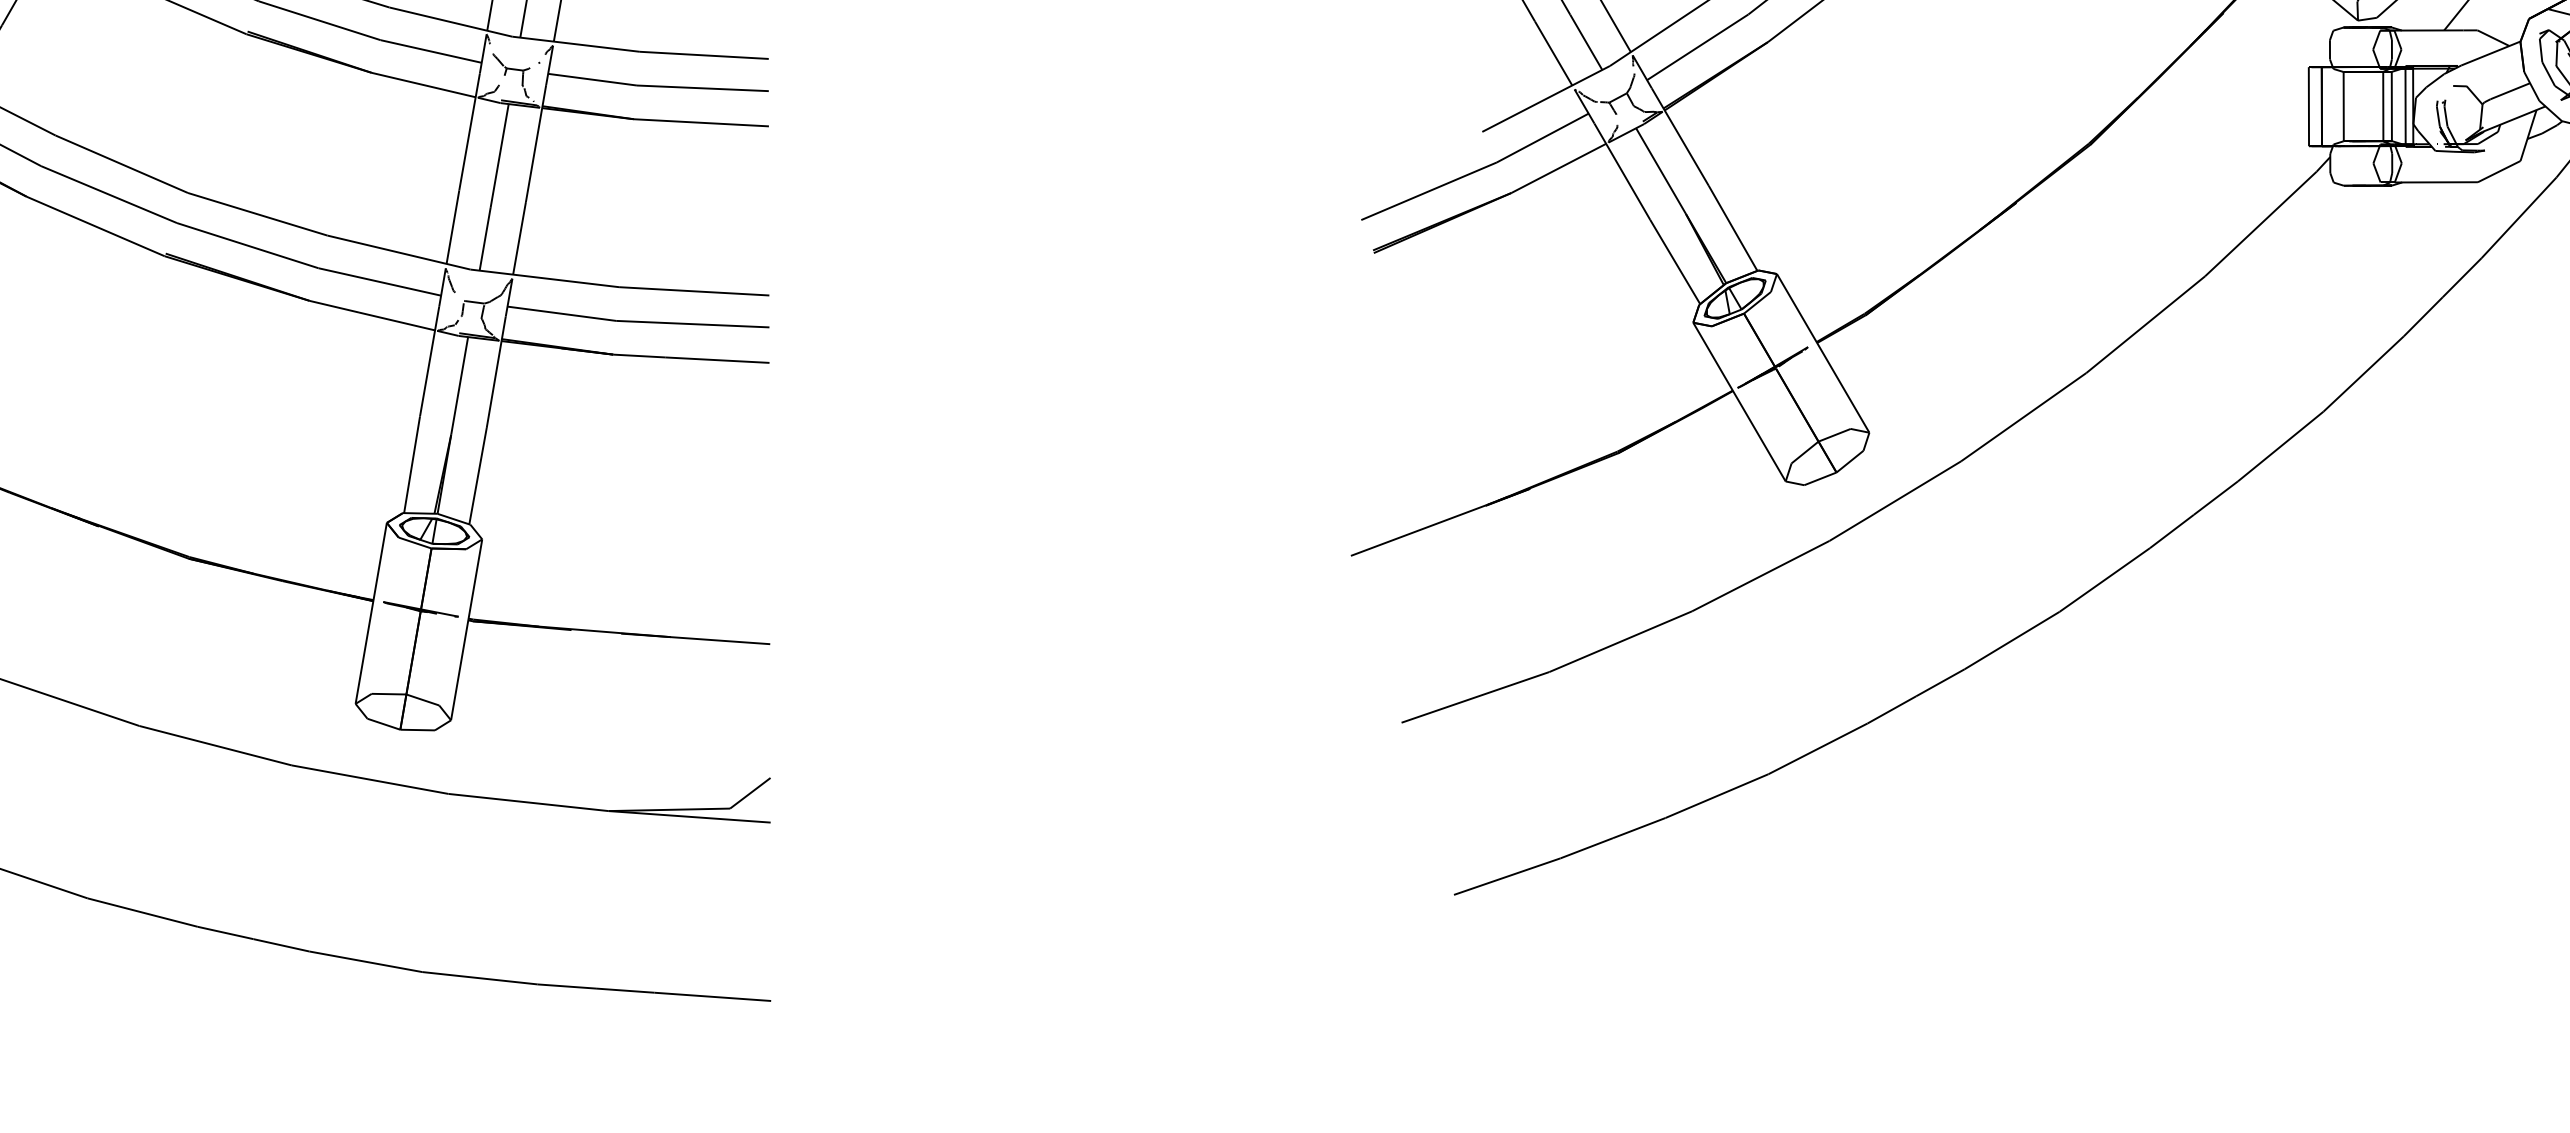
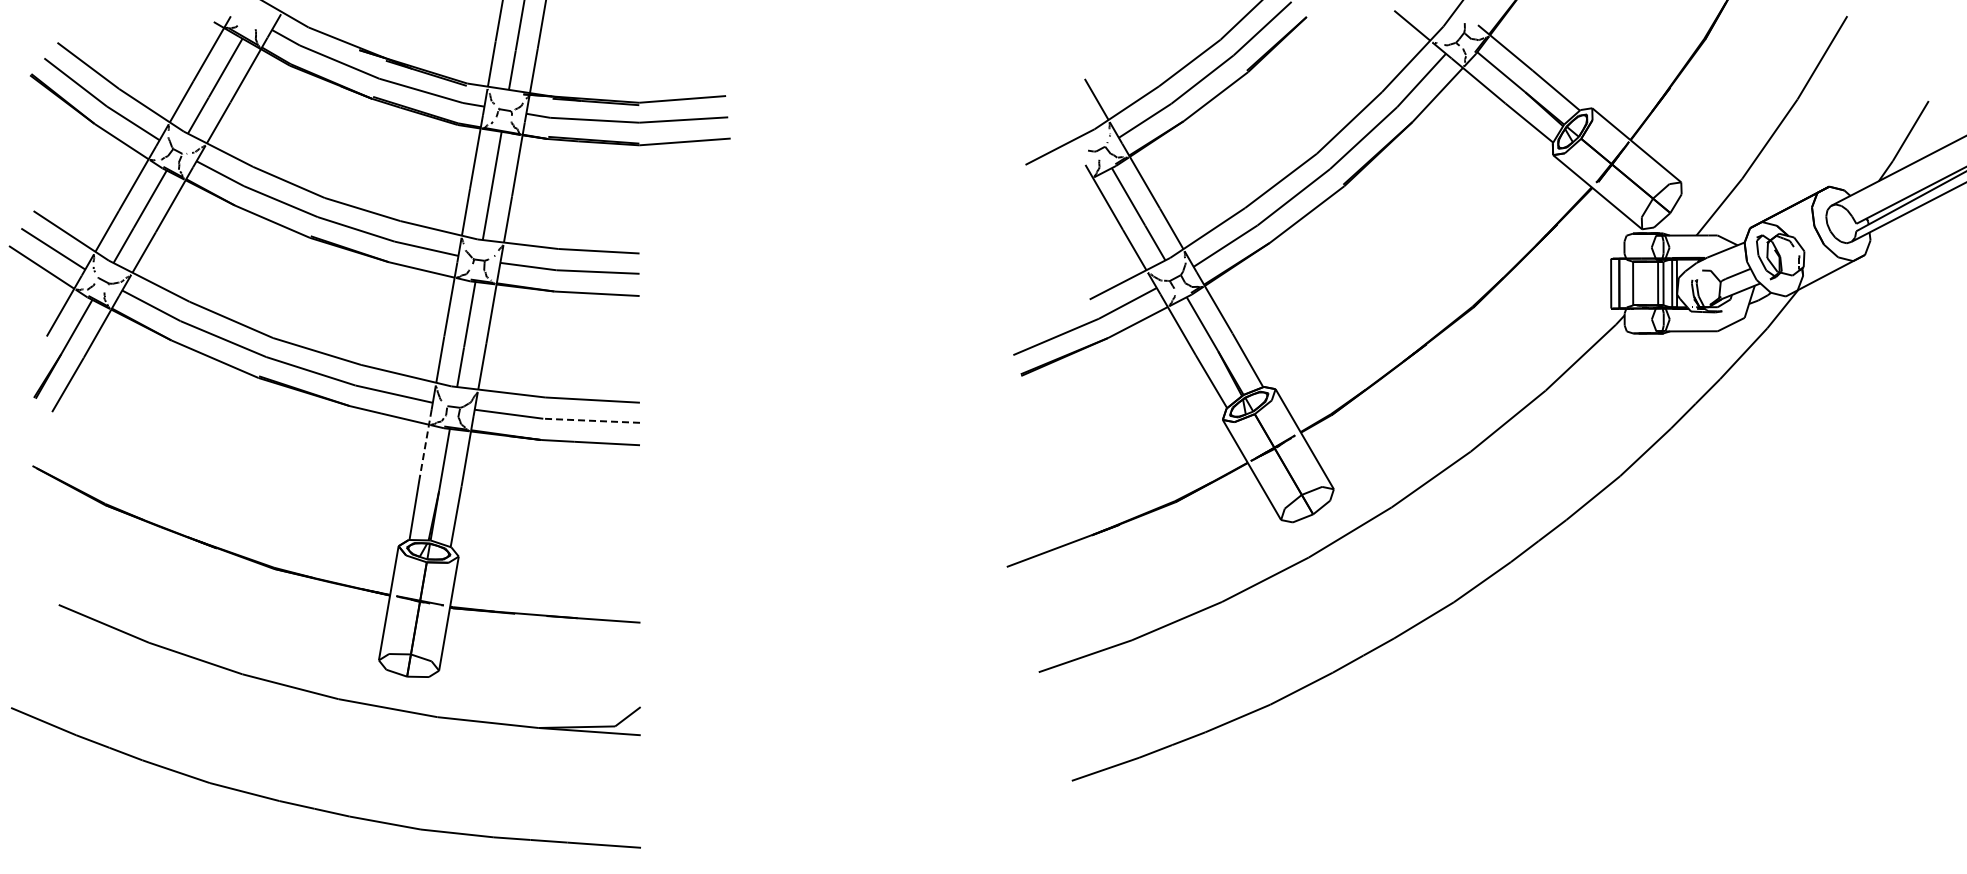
line: (692, 323) -> (591, 420), solid -> dashed
line: (429, 361) -> (425, 444), solid -> dashed

